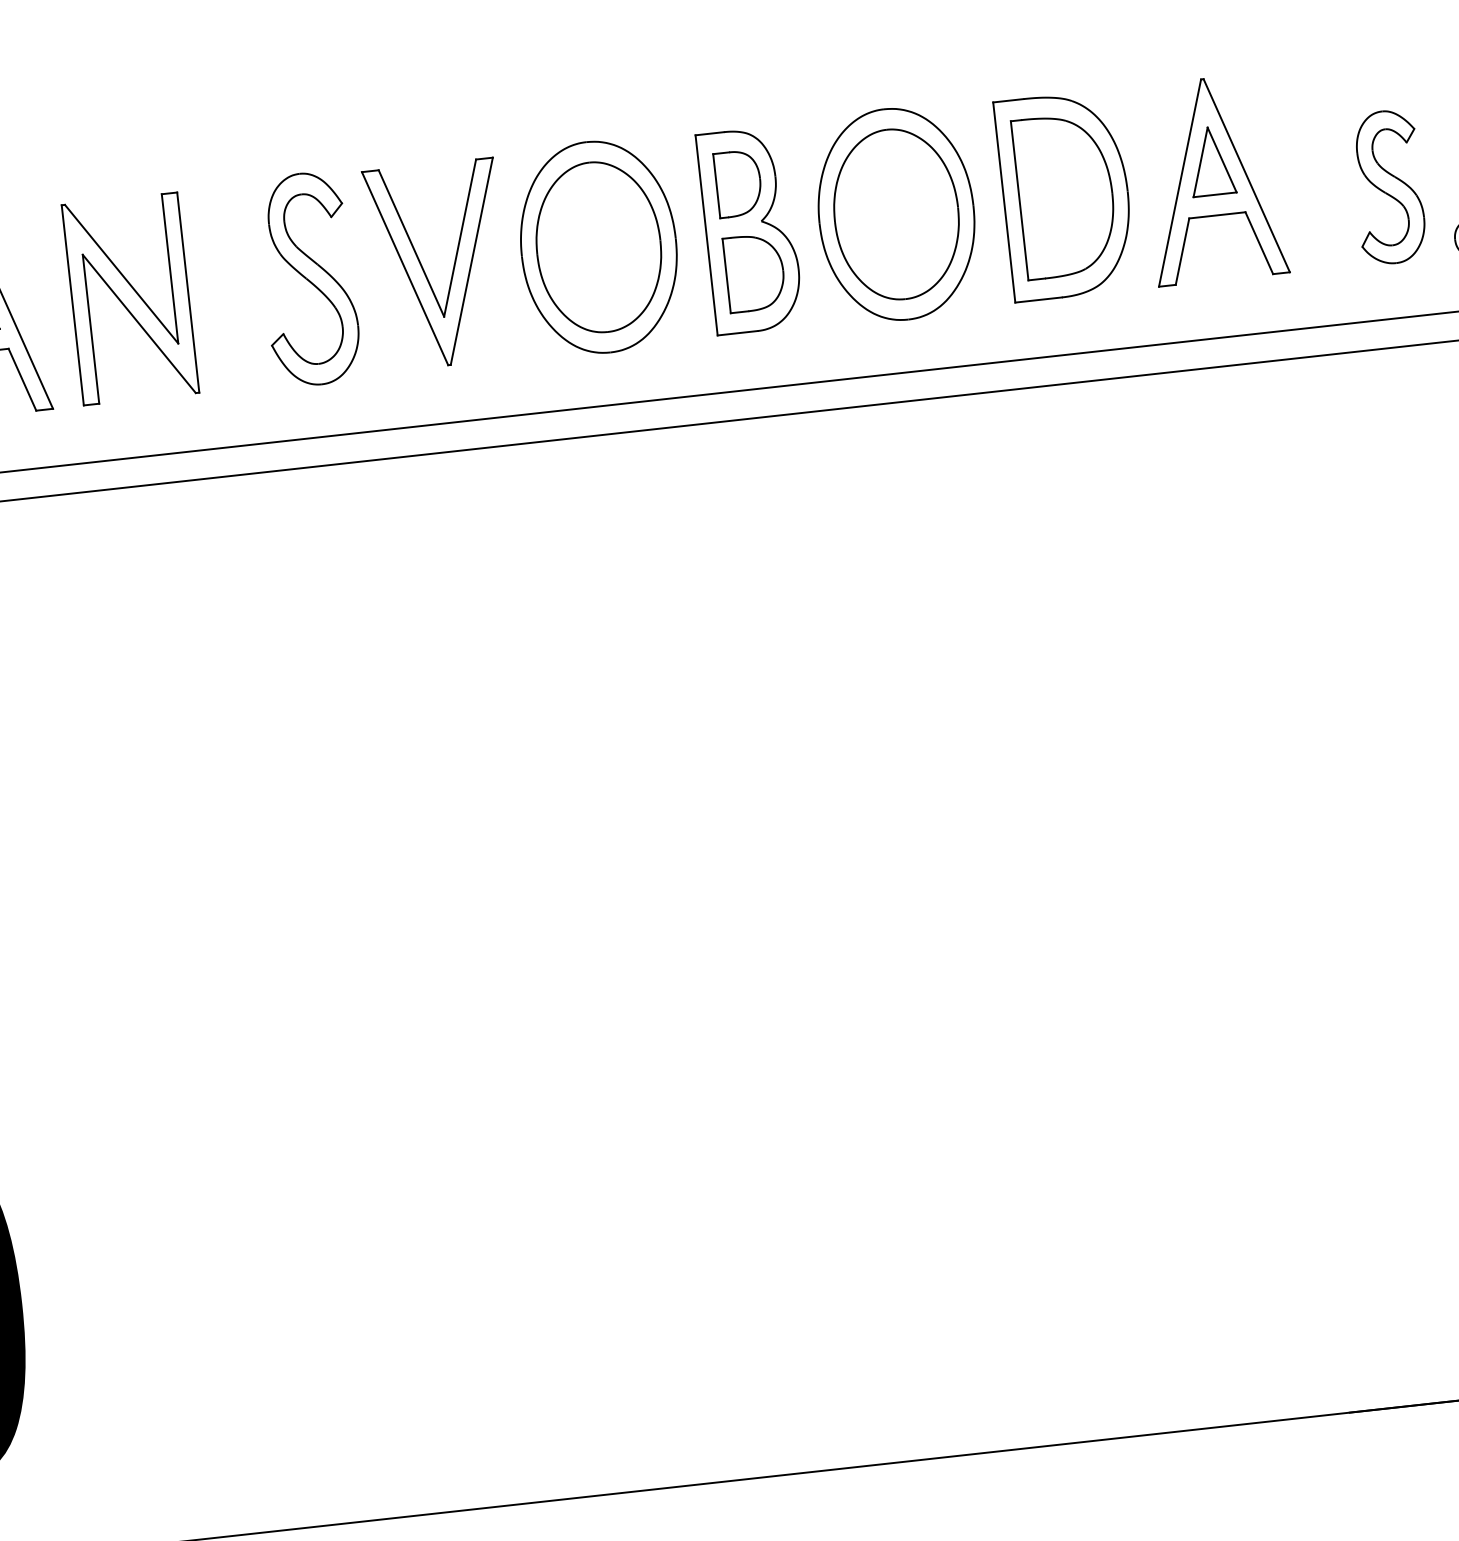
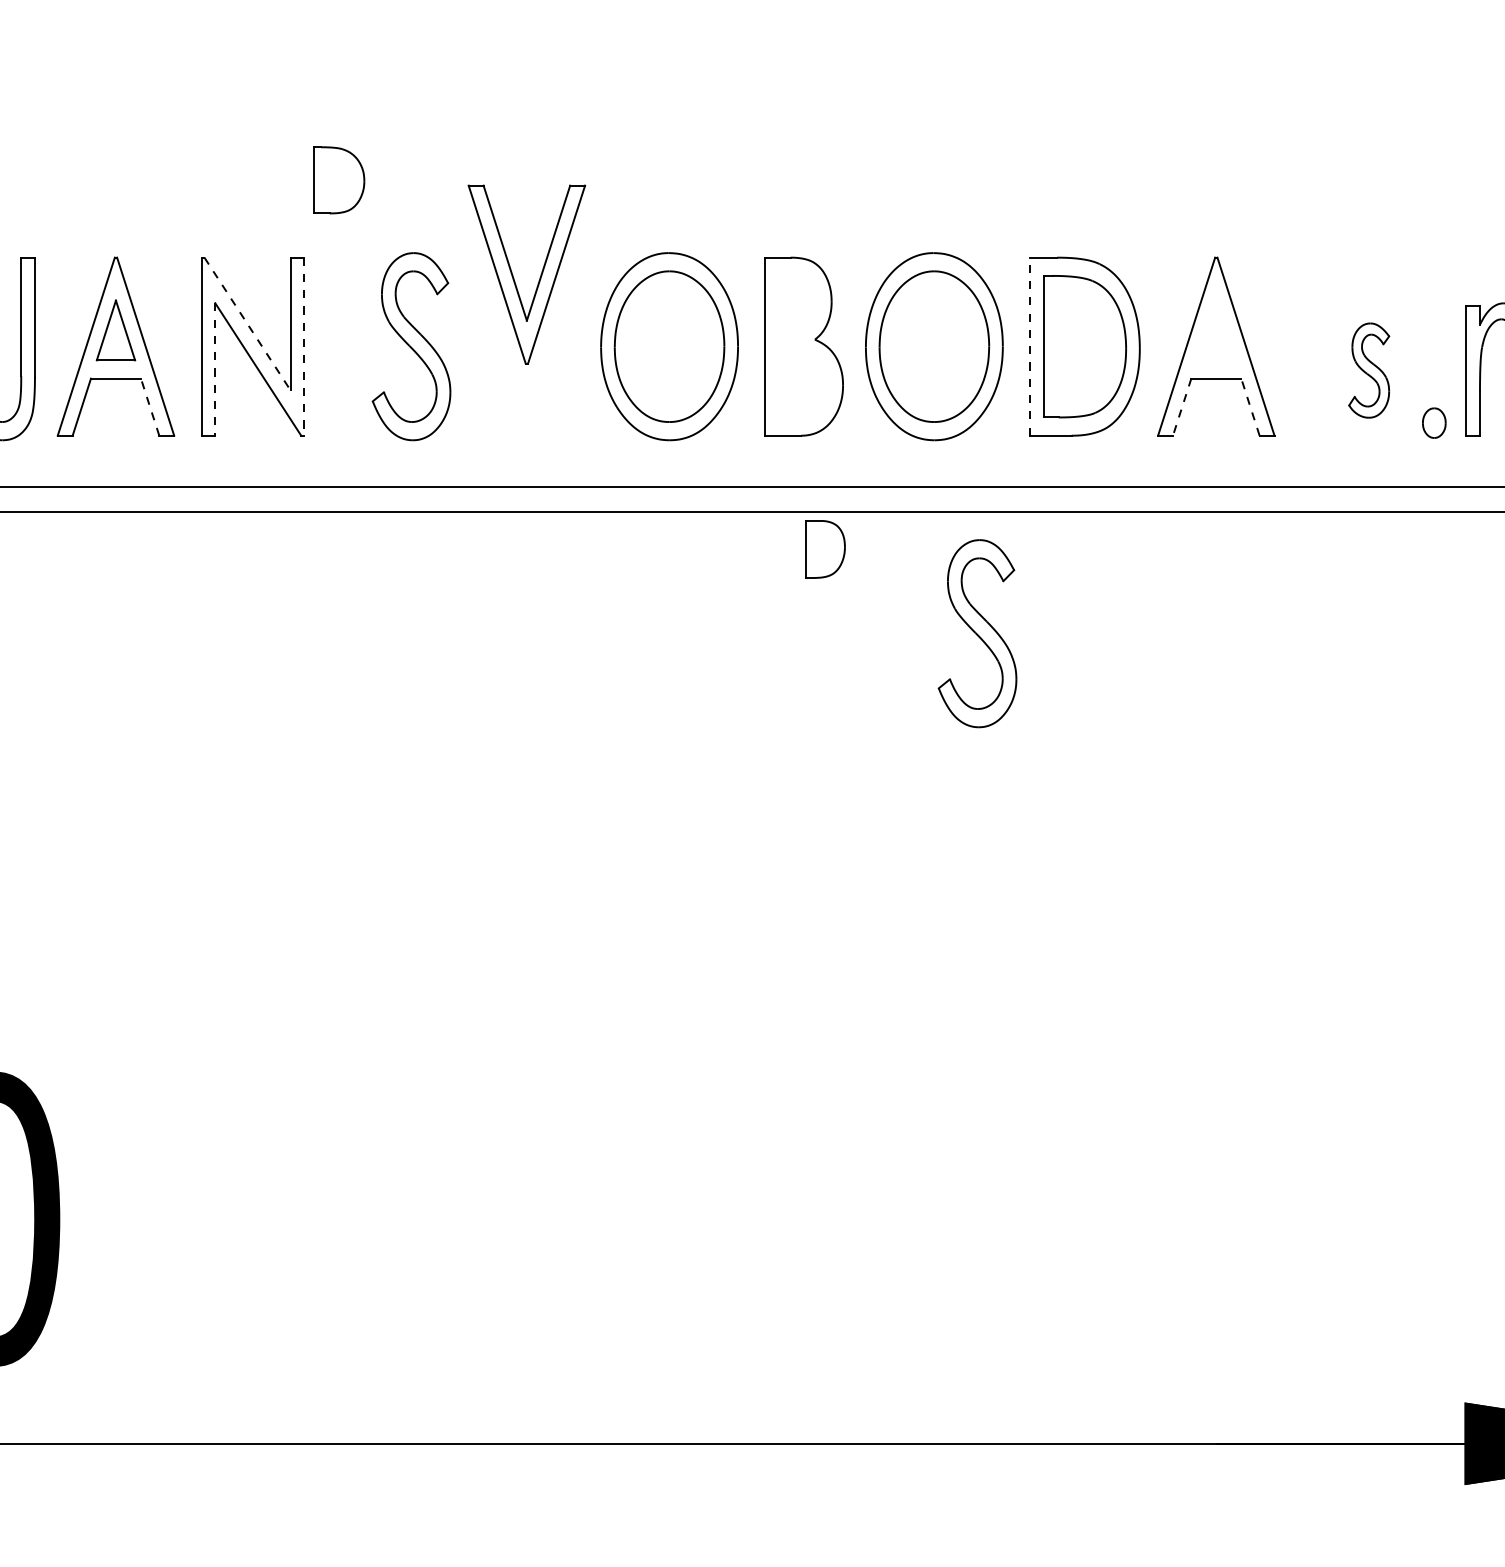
part: (1211, 161) -> (1216, 330), removed
part: (738, 183) -> (825, 549), moved
part: (1387, 187) -> (1368, 370), size x0.7
line: (1004, 202) -> (1030, 346), solid -> dashed
line: (1259, 243) -> (1250, 407), solid -> dashed
line: (1182, 251) -> (1182, 407), solid -> dashed
part: (424, 270) -> (514, 278), moved
part: (755, 273) -> (339, 180), moved
line: (121, 274) -> (247, 324), solid -> dashed
line: (188, 293) -> (304, 347), solid -> dashed
line: (91, 329) -> (215, 369), solid -> dashed
line: (22, 380) -> (150, 407), solid -> dashed
part: (980, 531) -> (977, 633), added

